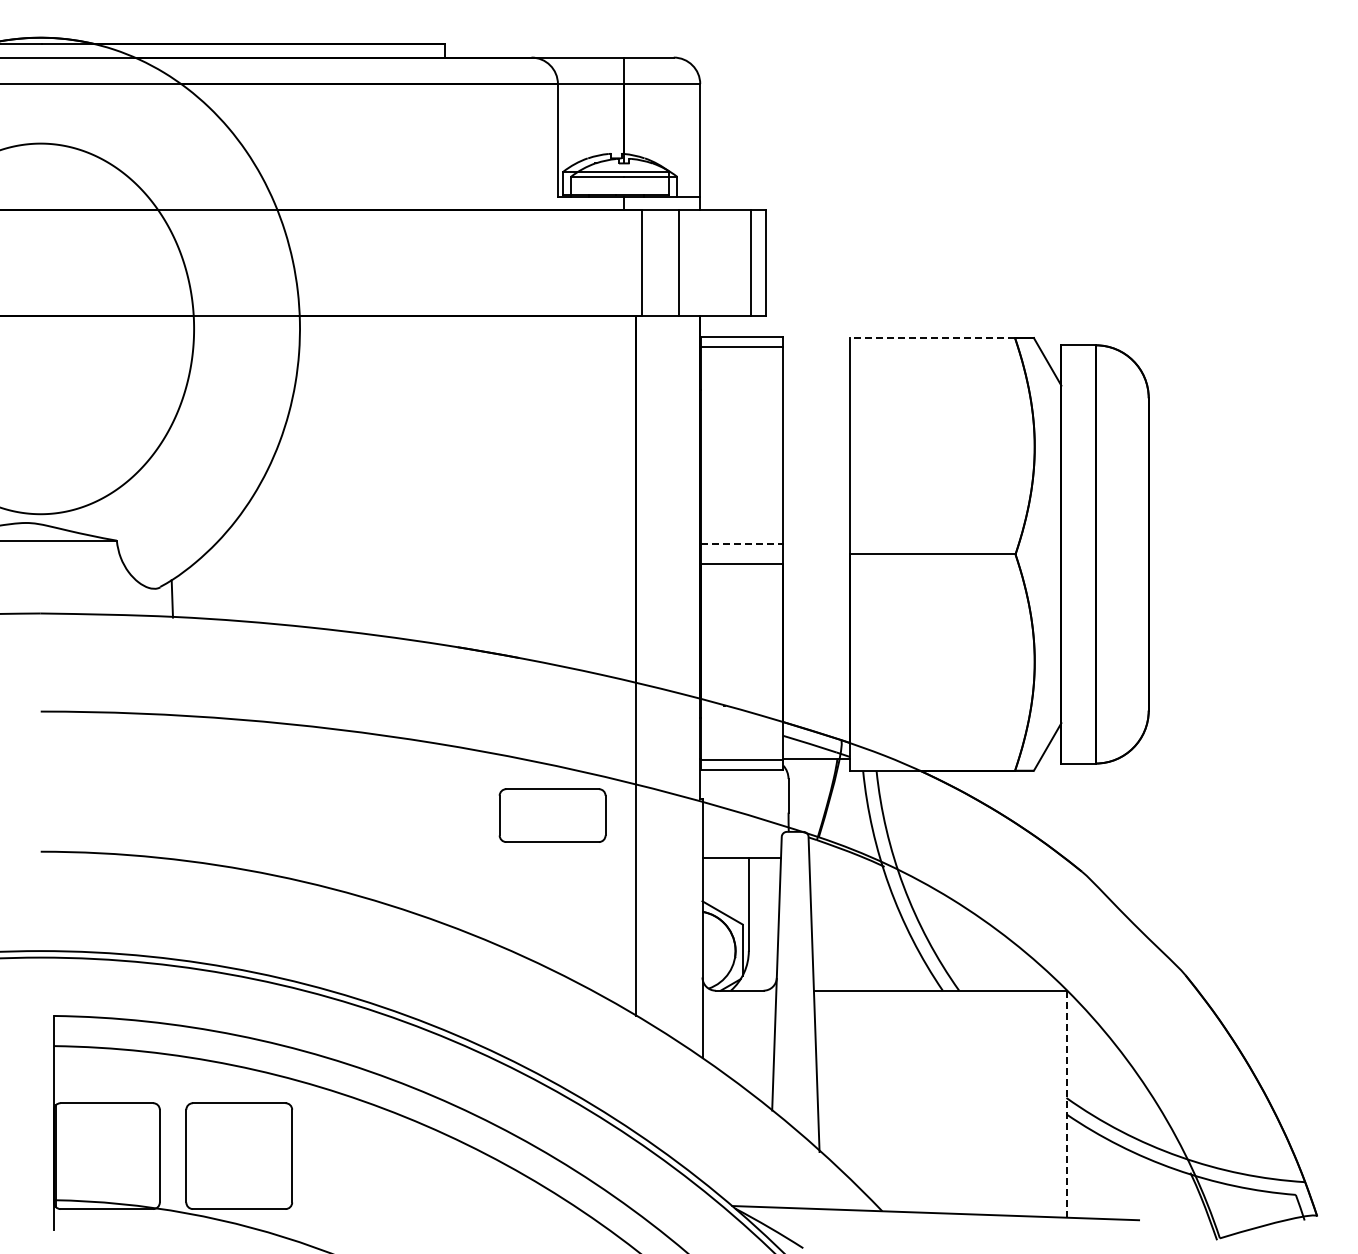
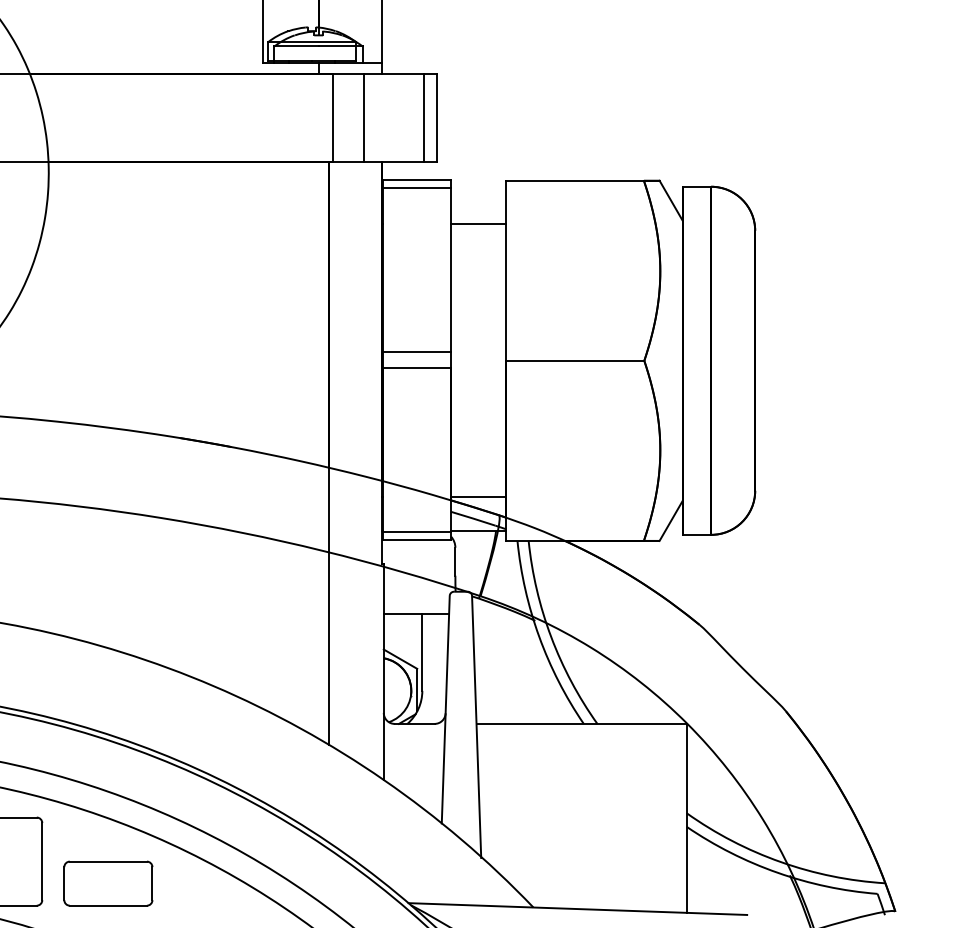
line: (932, 338) -> (575, 181), dashed -> solid
line: (816, 389) -> (478, 223), added
line: (742, 543) -> (417, 351), dashed -> solid
line: (816, 717) -> (478, 496), added
part: (552, 815) -> (108, 883), moved
line: (1066, 1104) -> (686, 818), dashed -> solid

